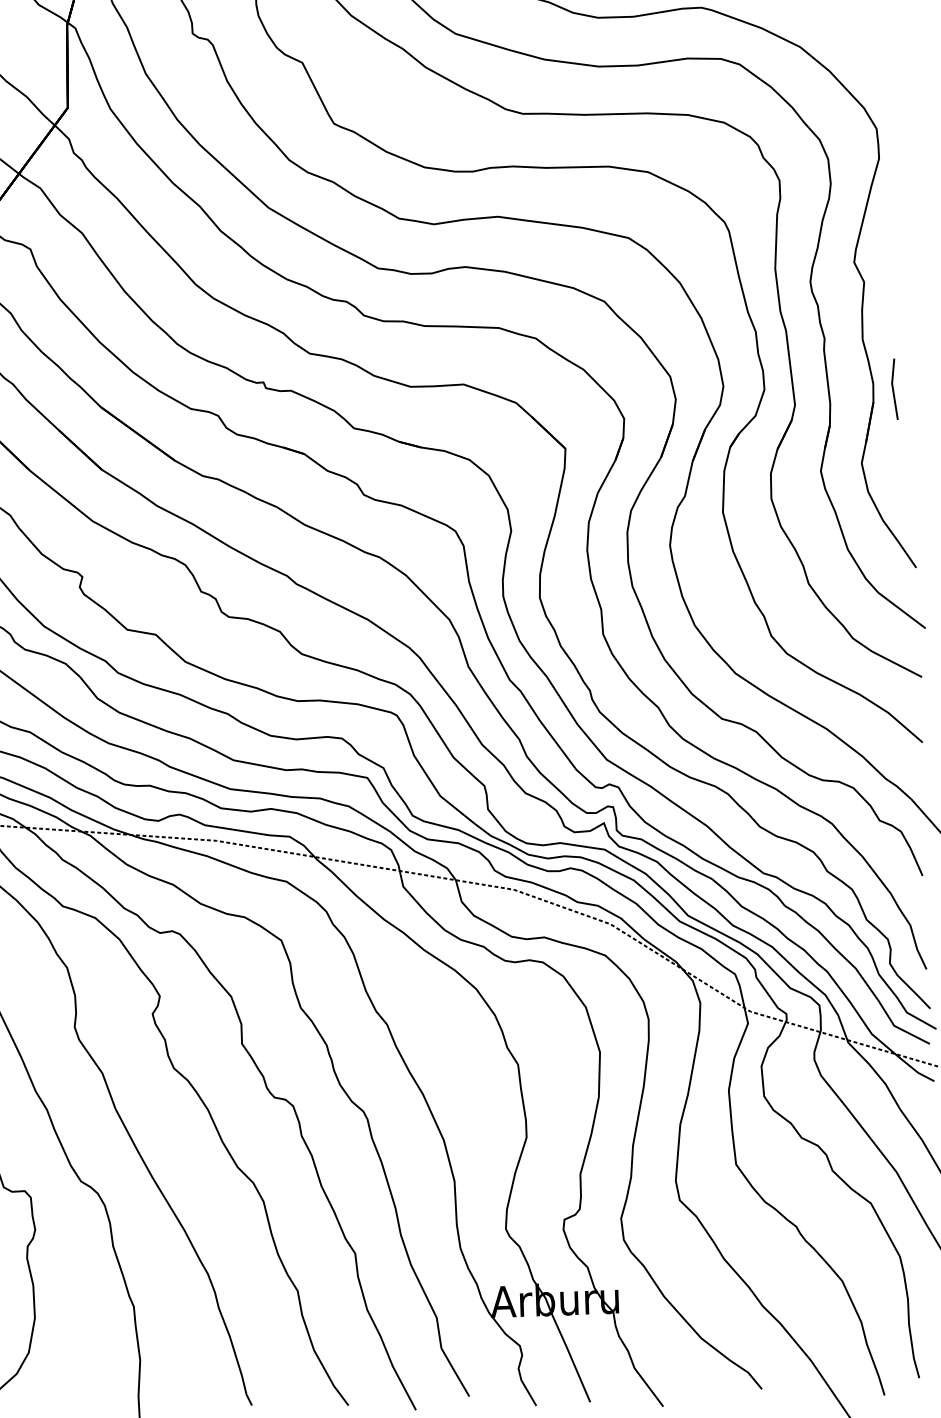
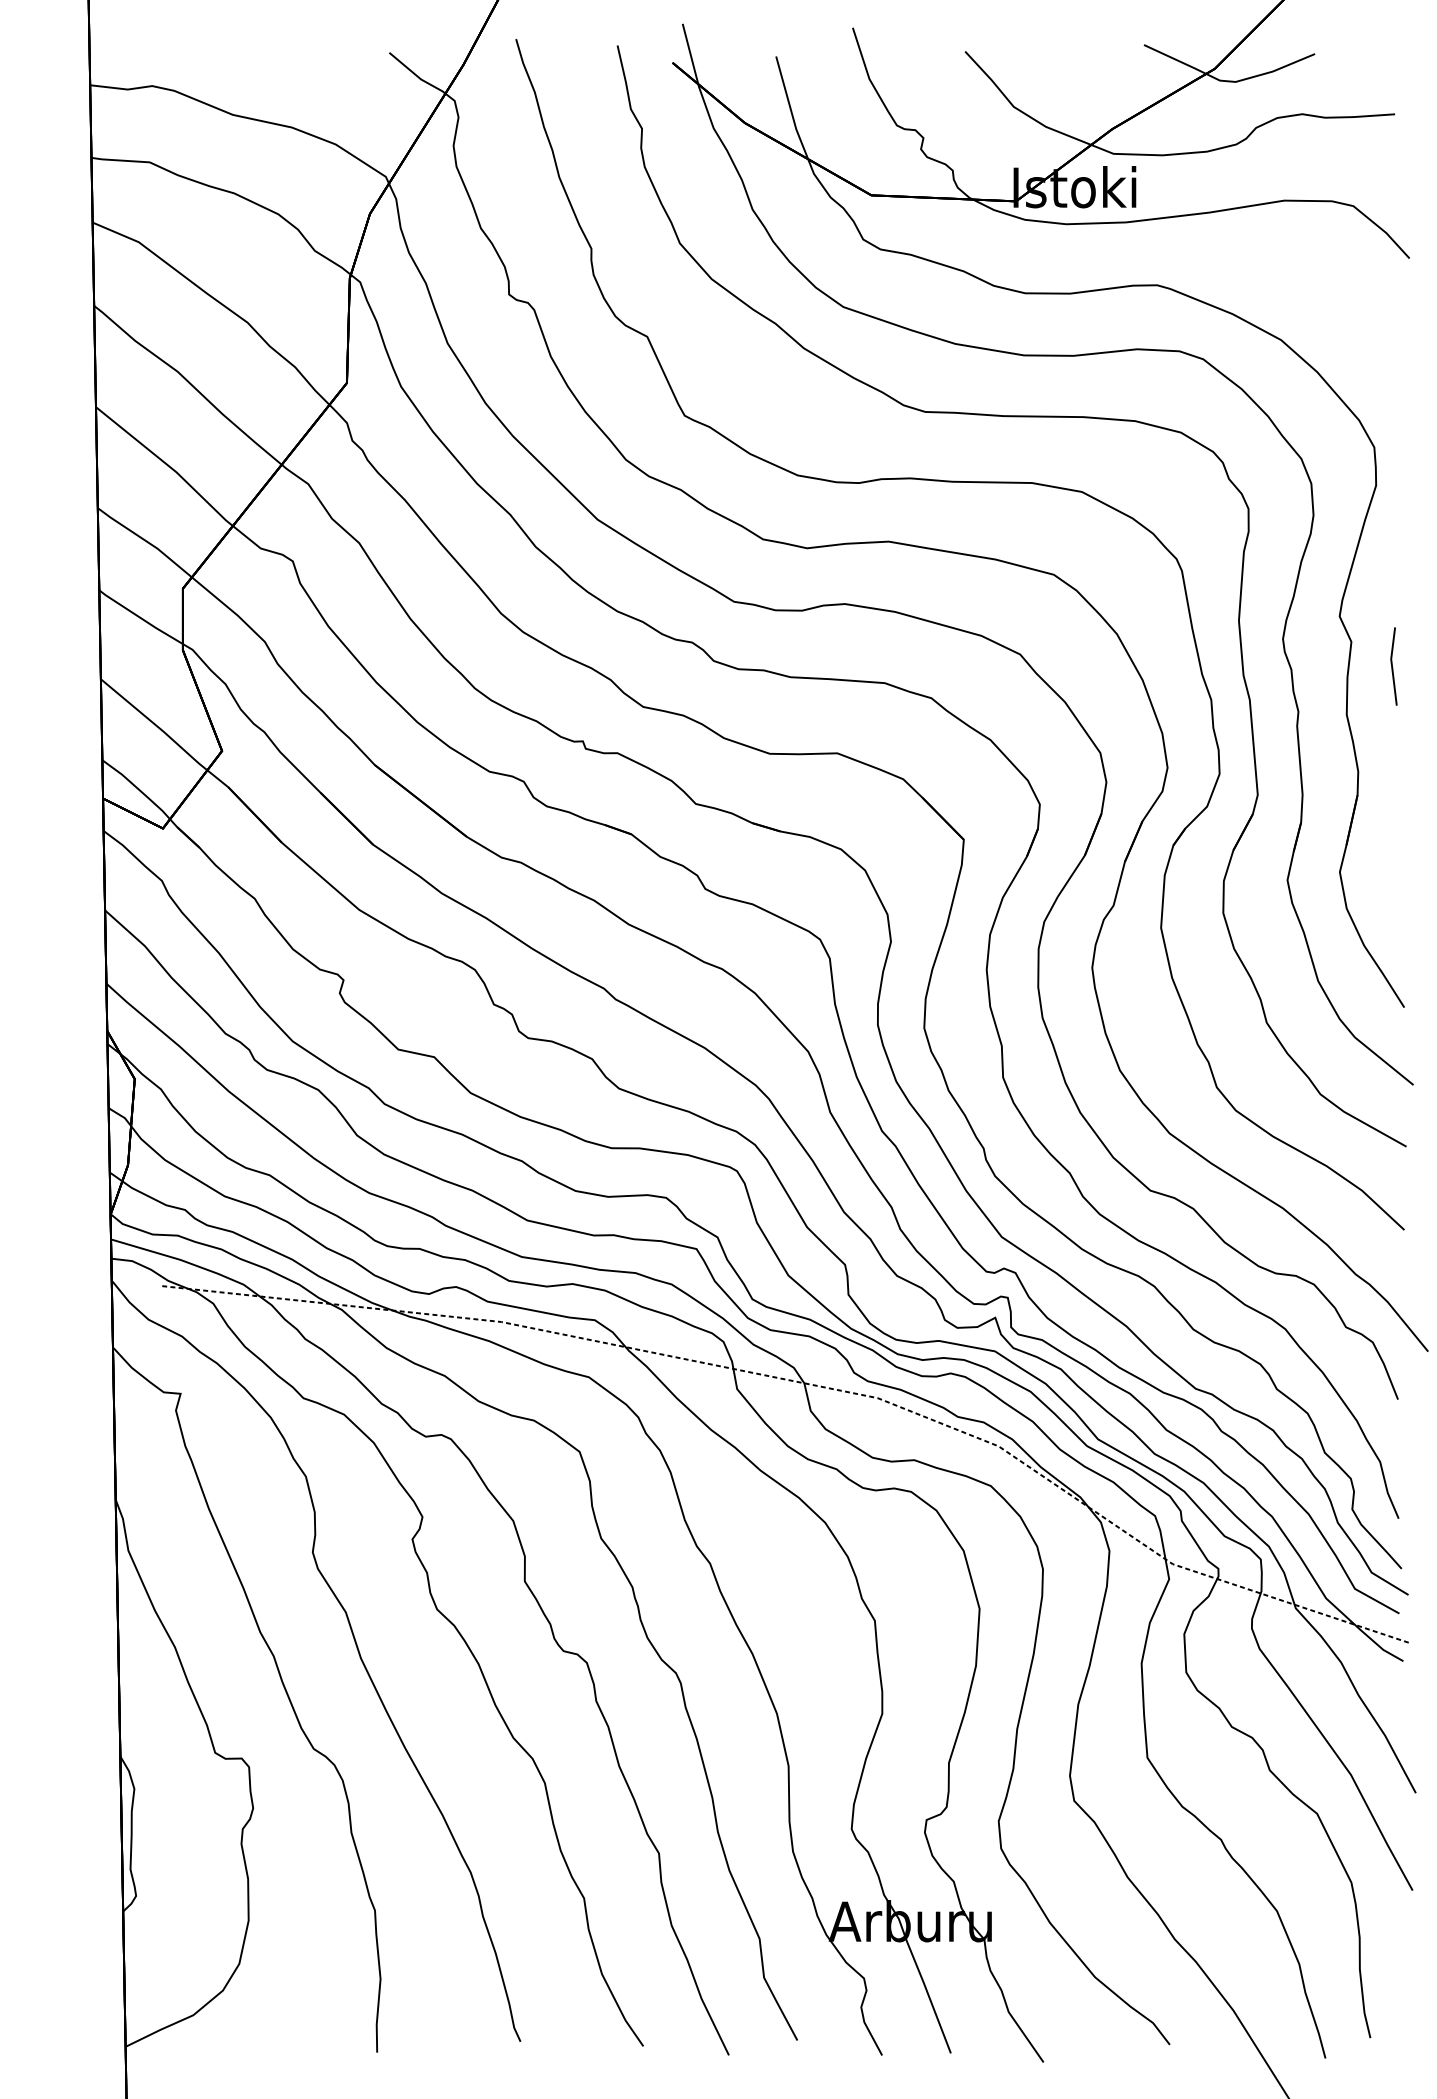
line: (893, 389) -> (1392, 666), moved

